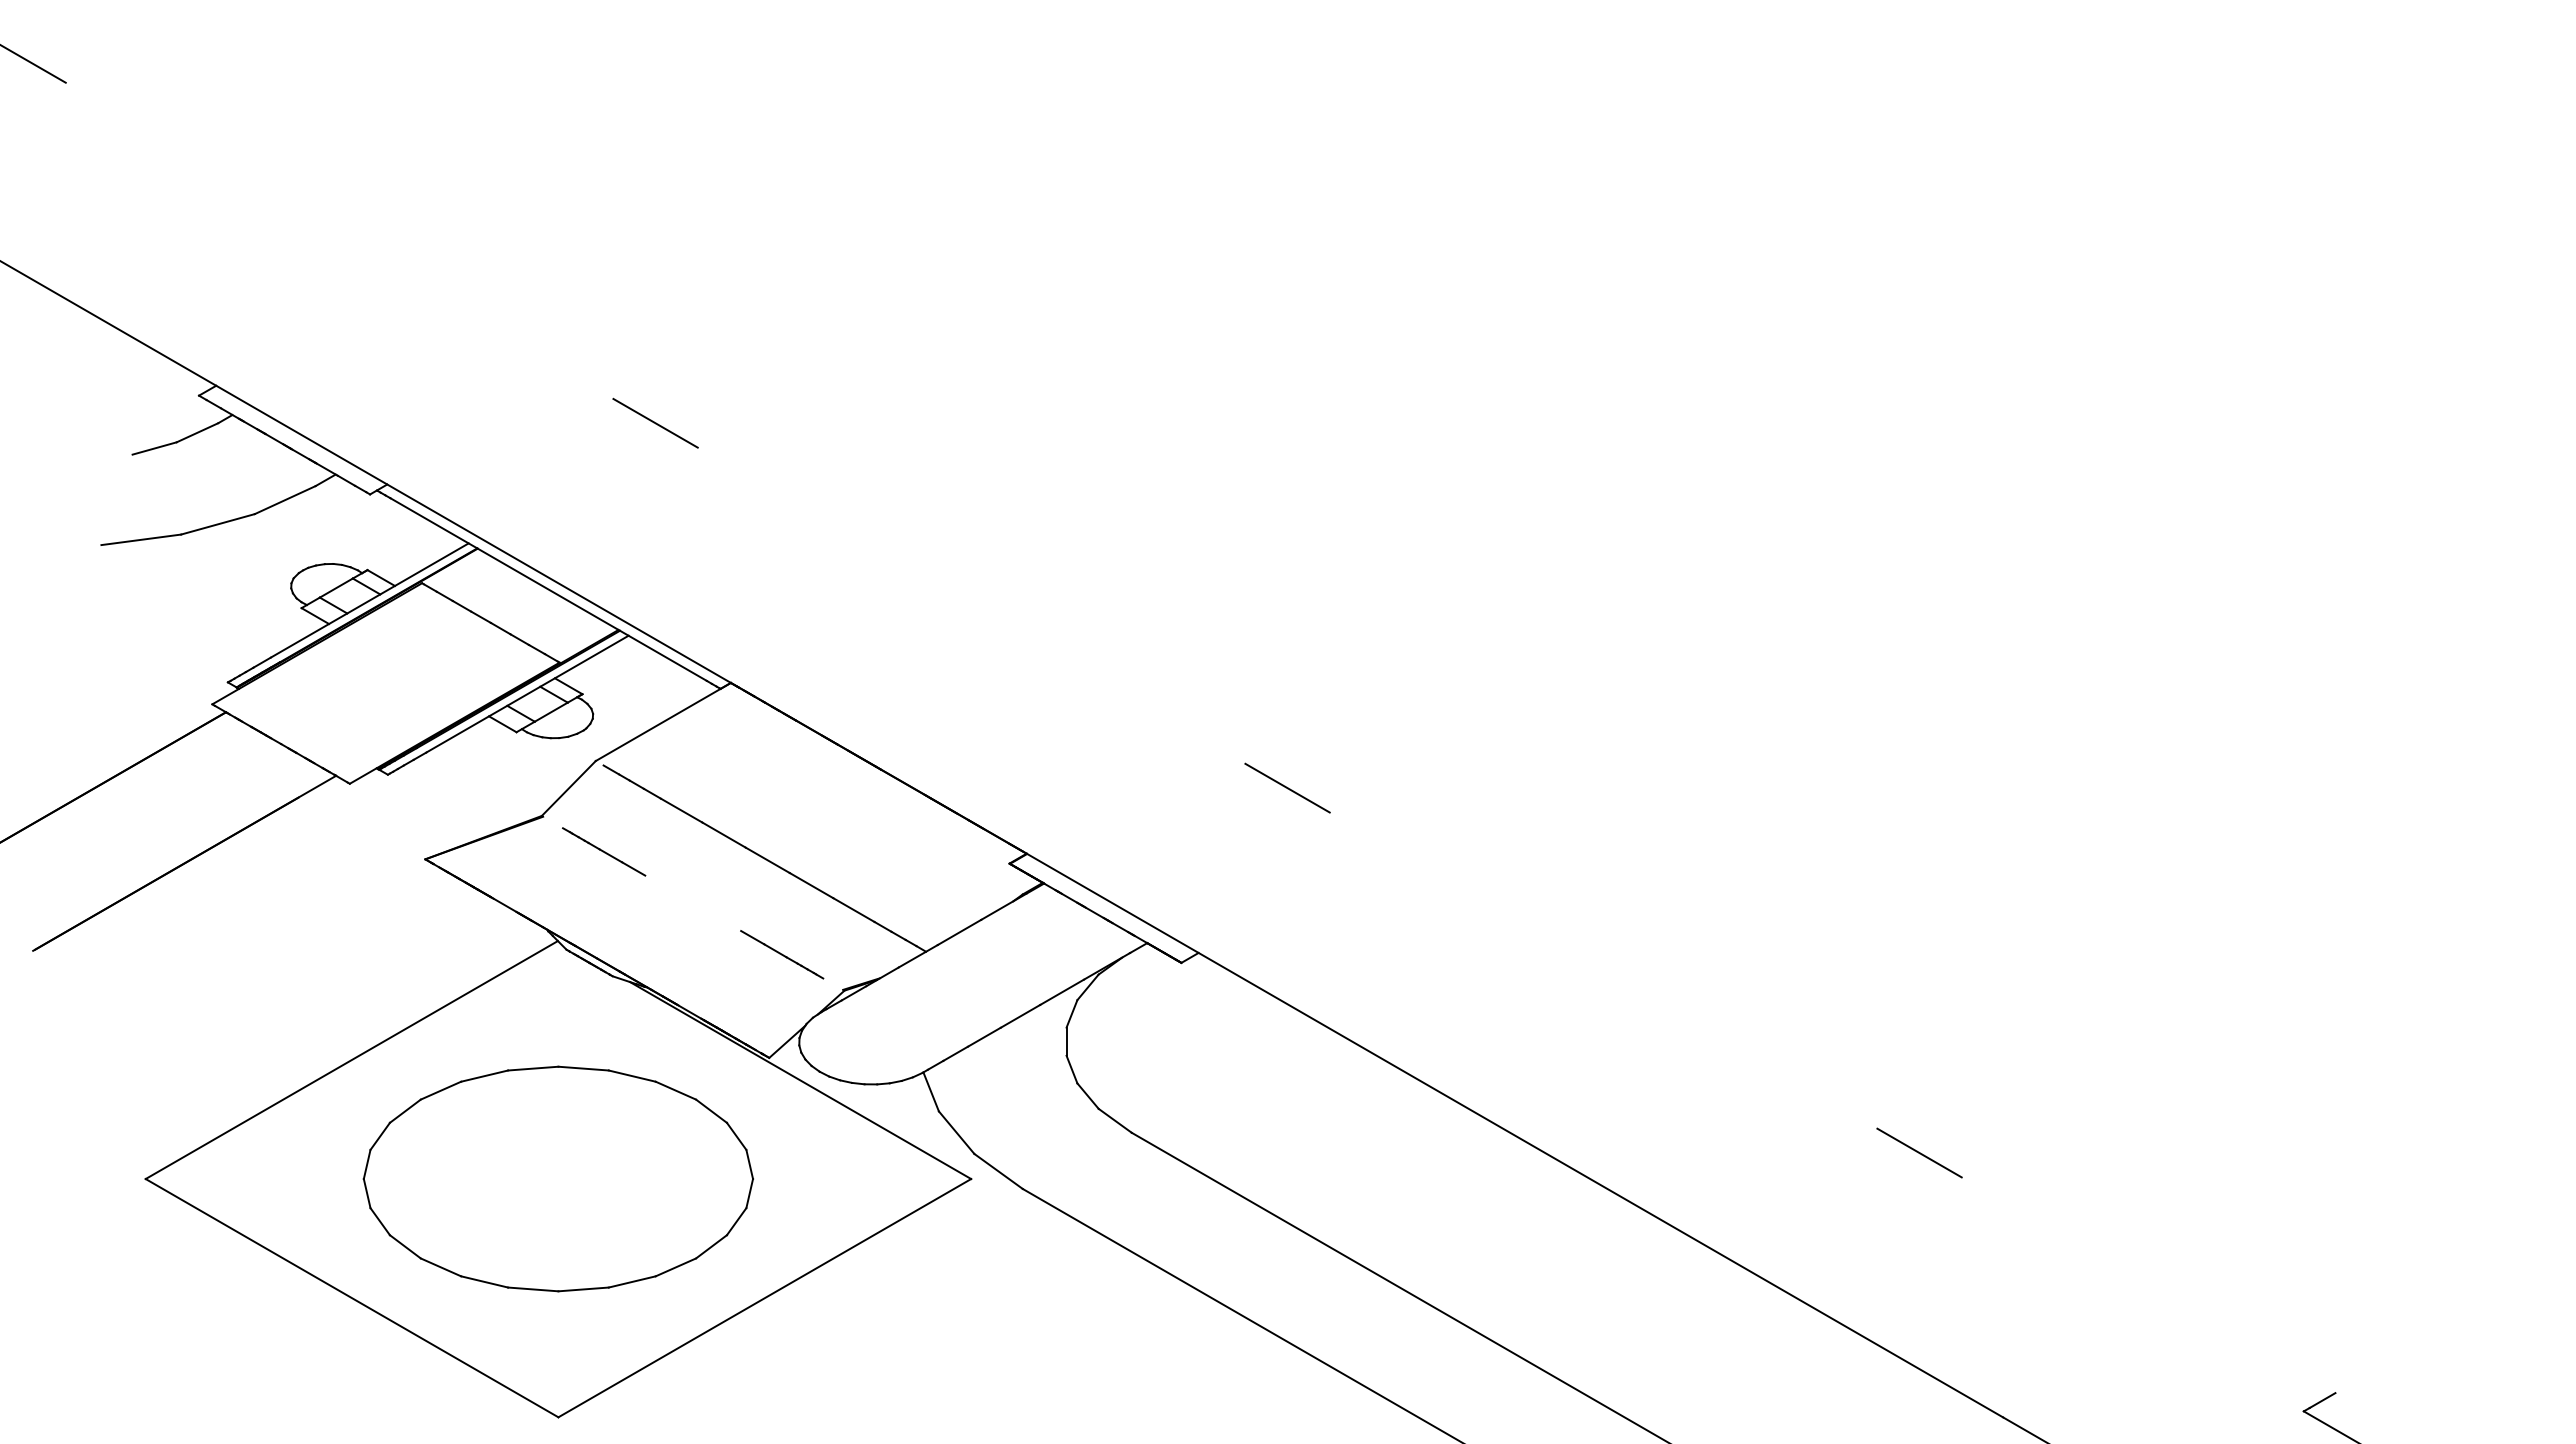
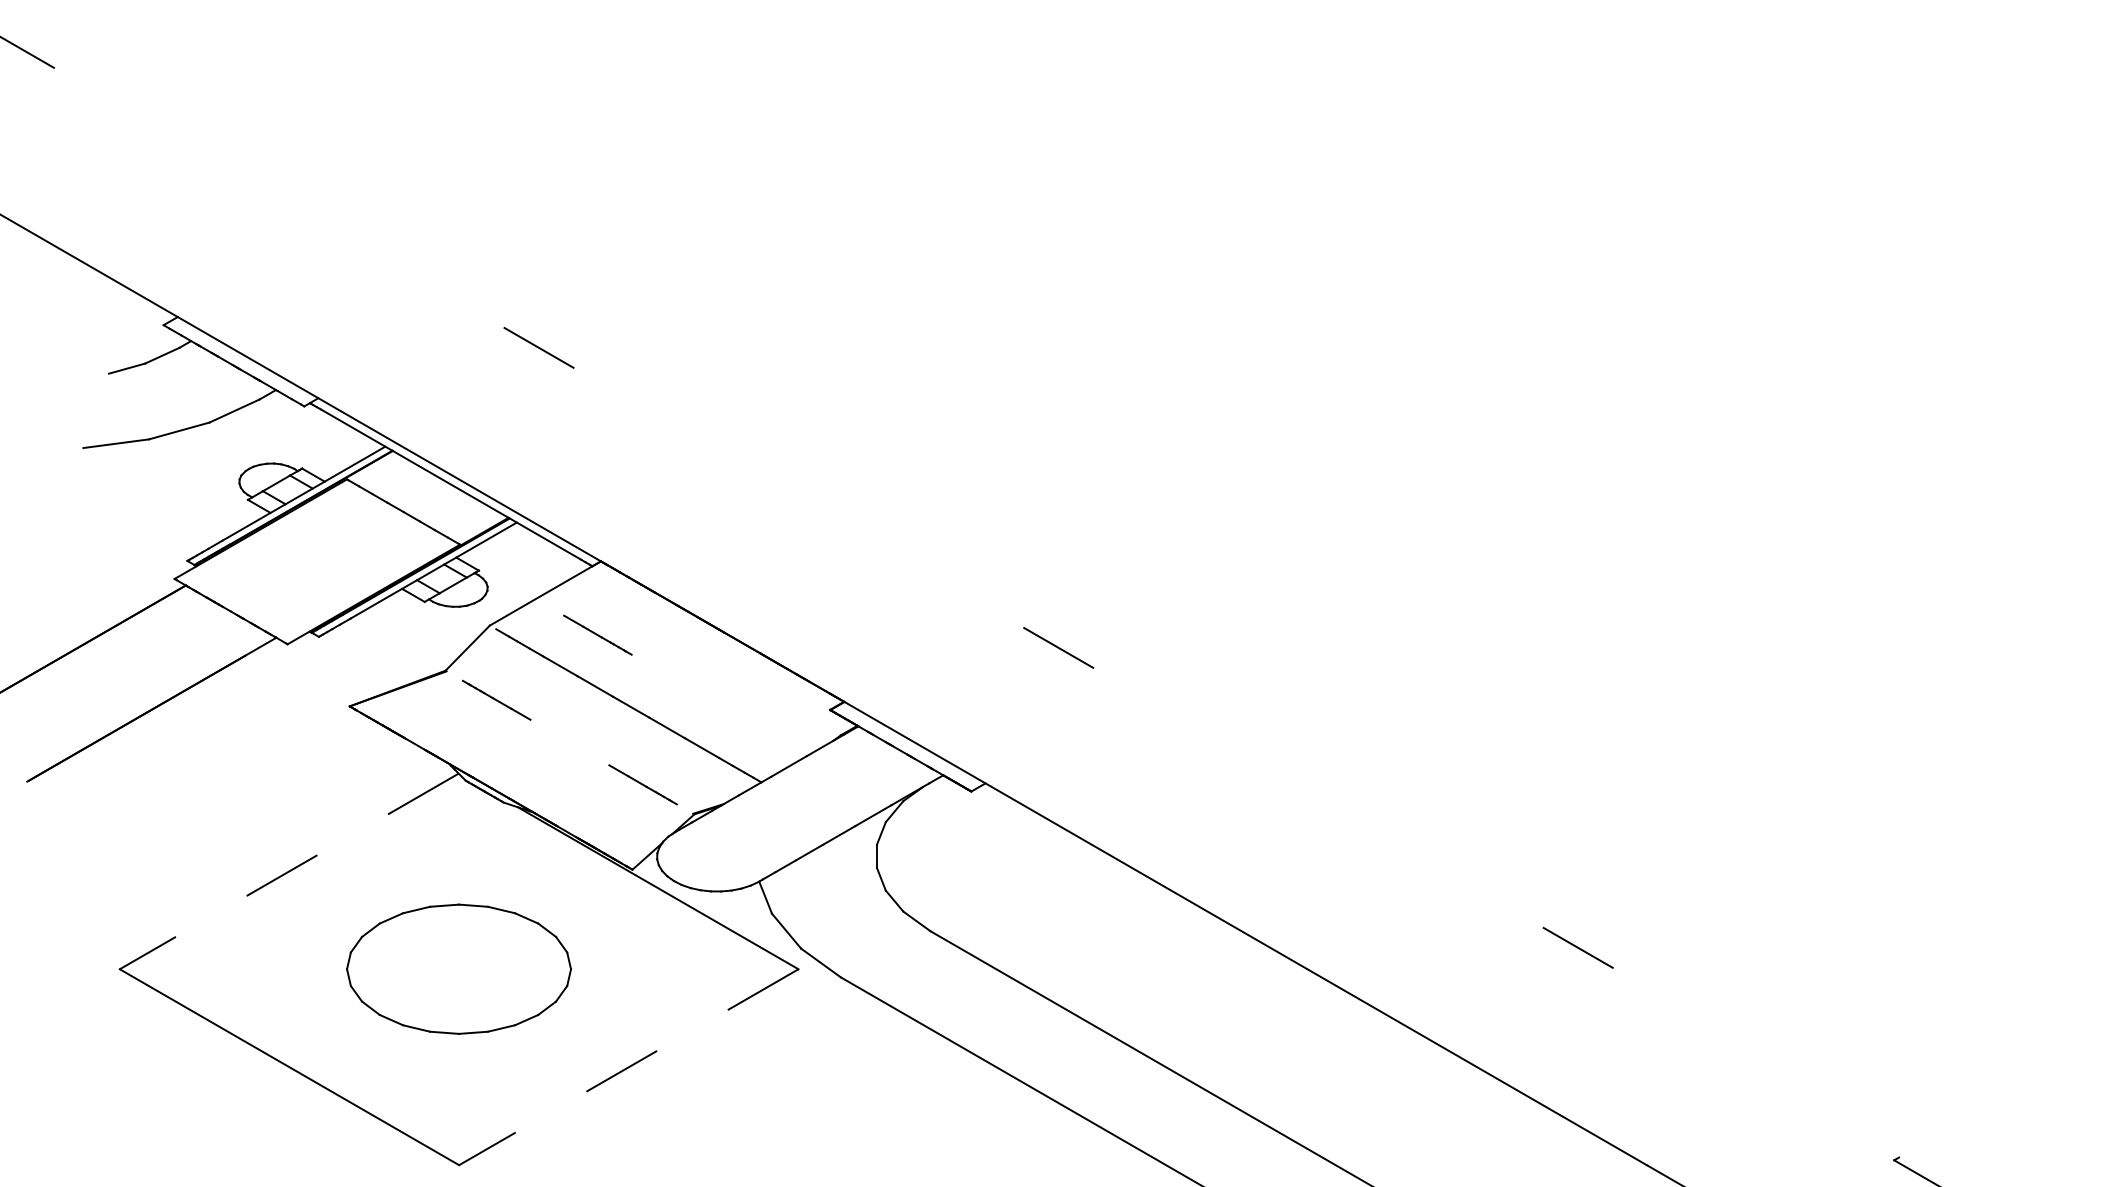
line: (727, 772) -> (598, 635), added
line: (351, 1060) -> (289, 871), solid -> dashed
part: (557, 1178) -> (458, 968), size x0.7
line: (764, 1298) -> (628, 1067), solid -> dashed
line: (2322, 1400) -> (1909, 1151), removed

